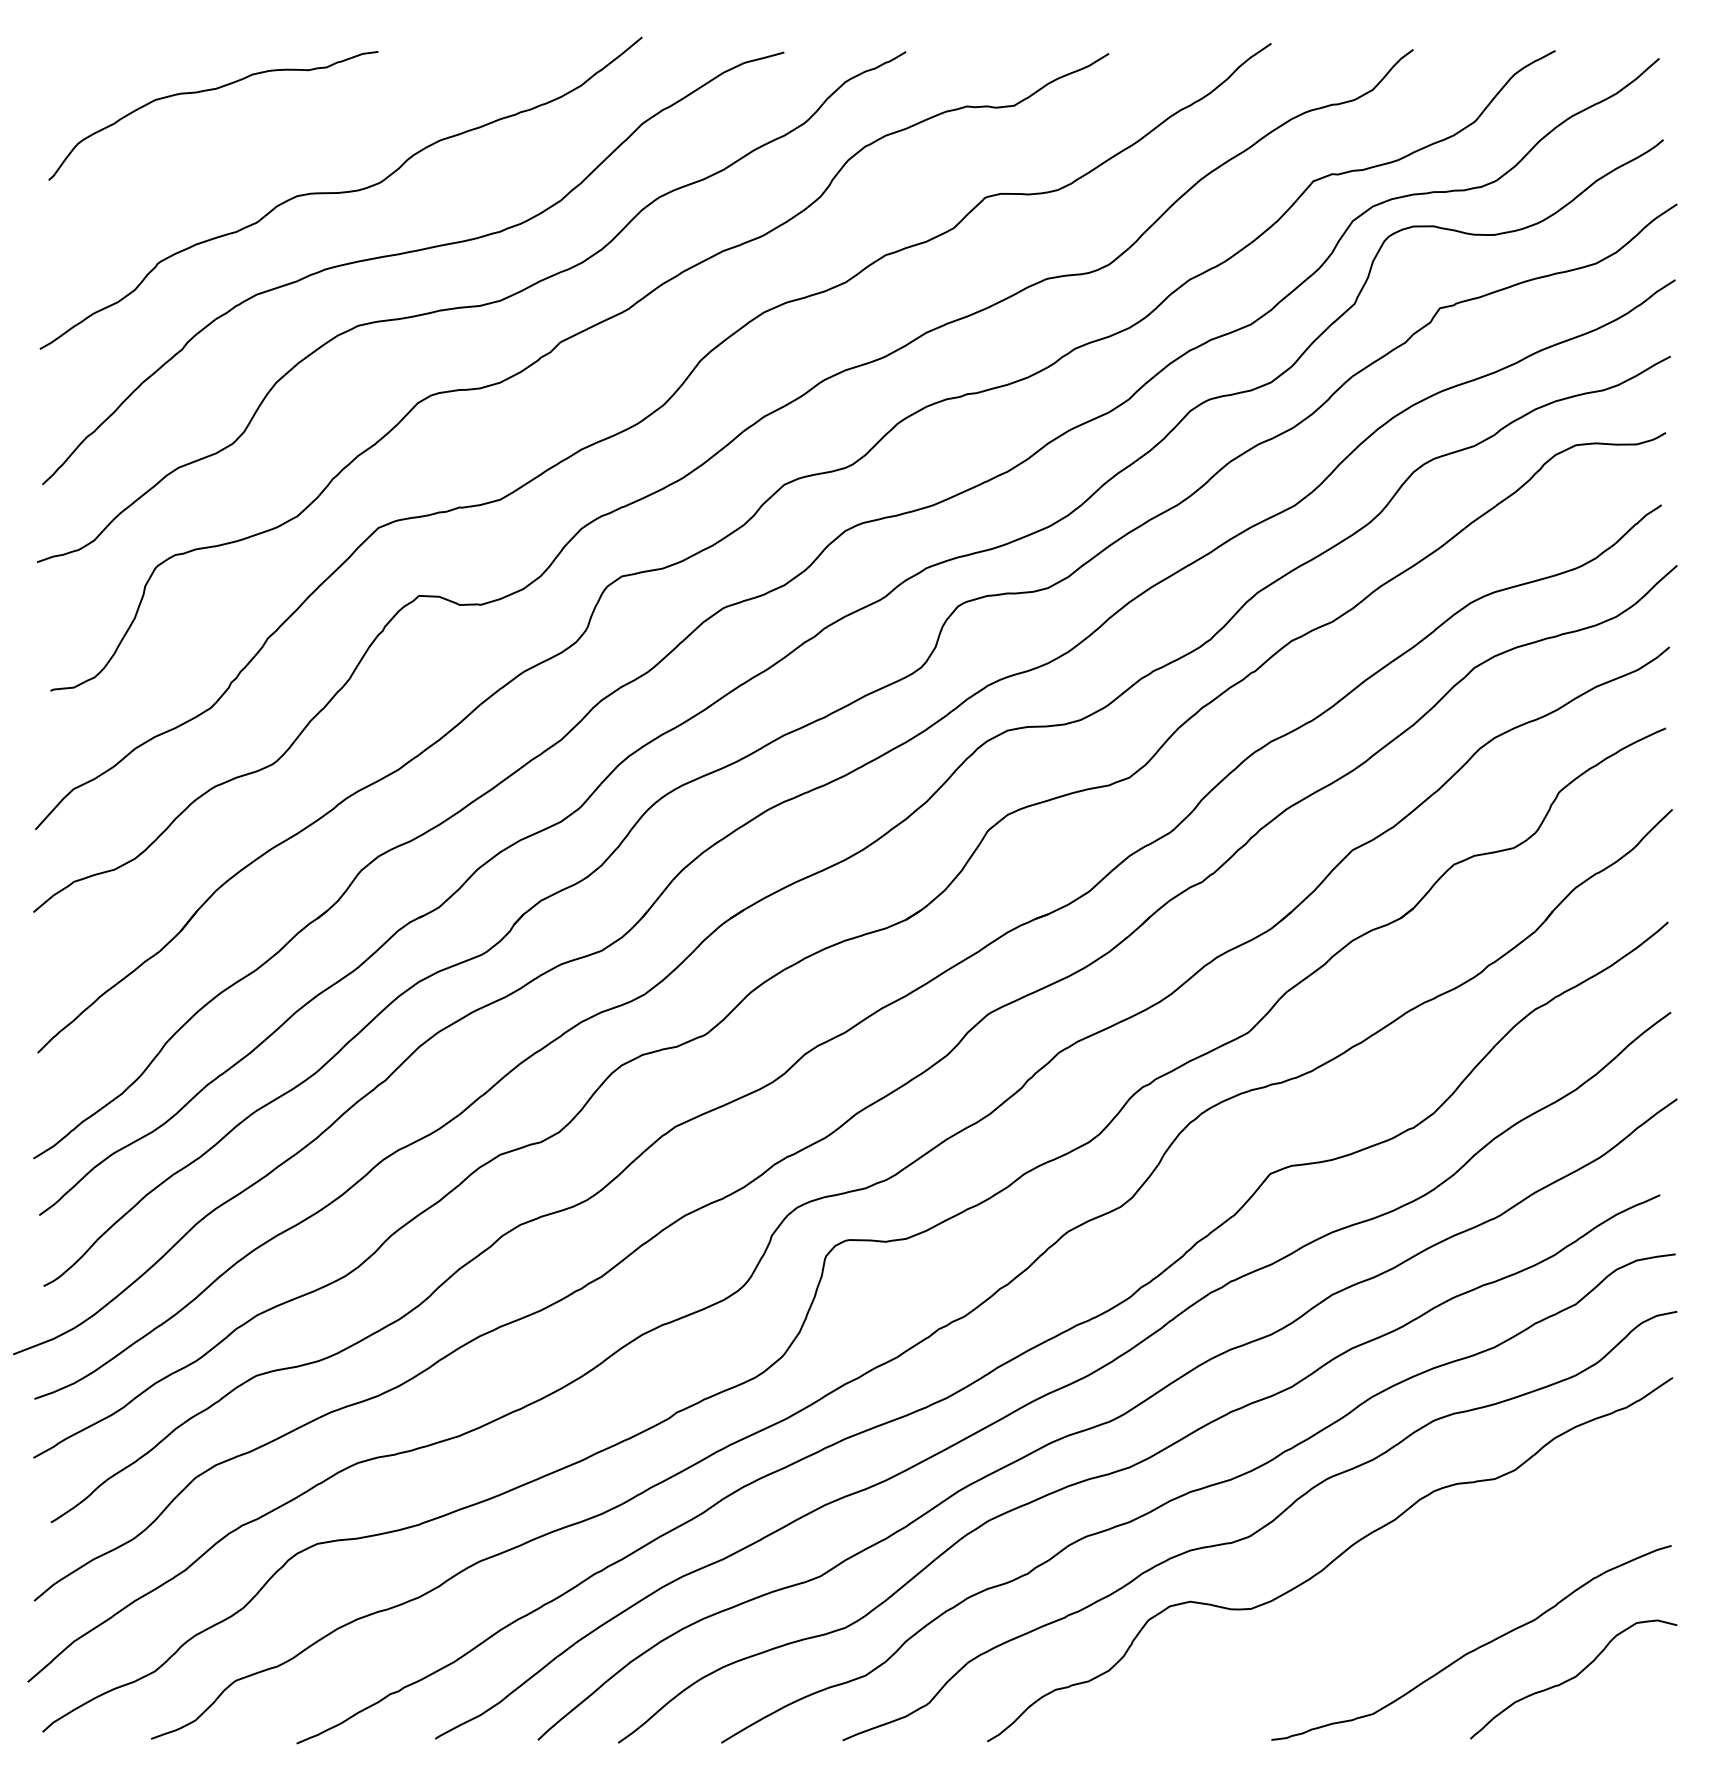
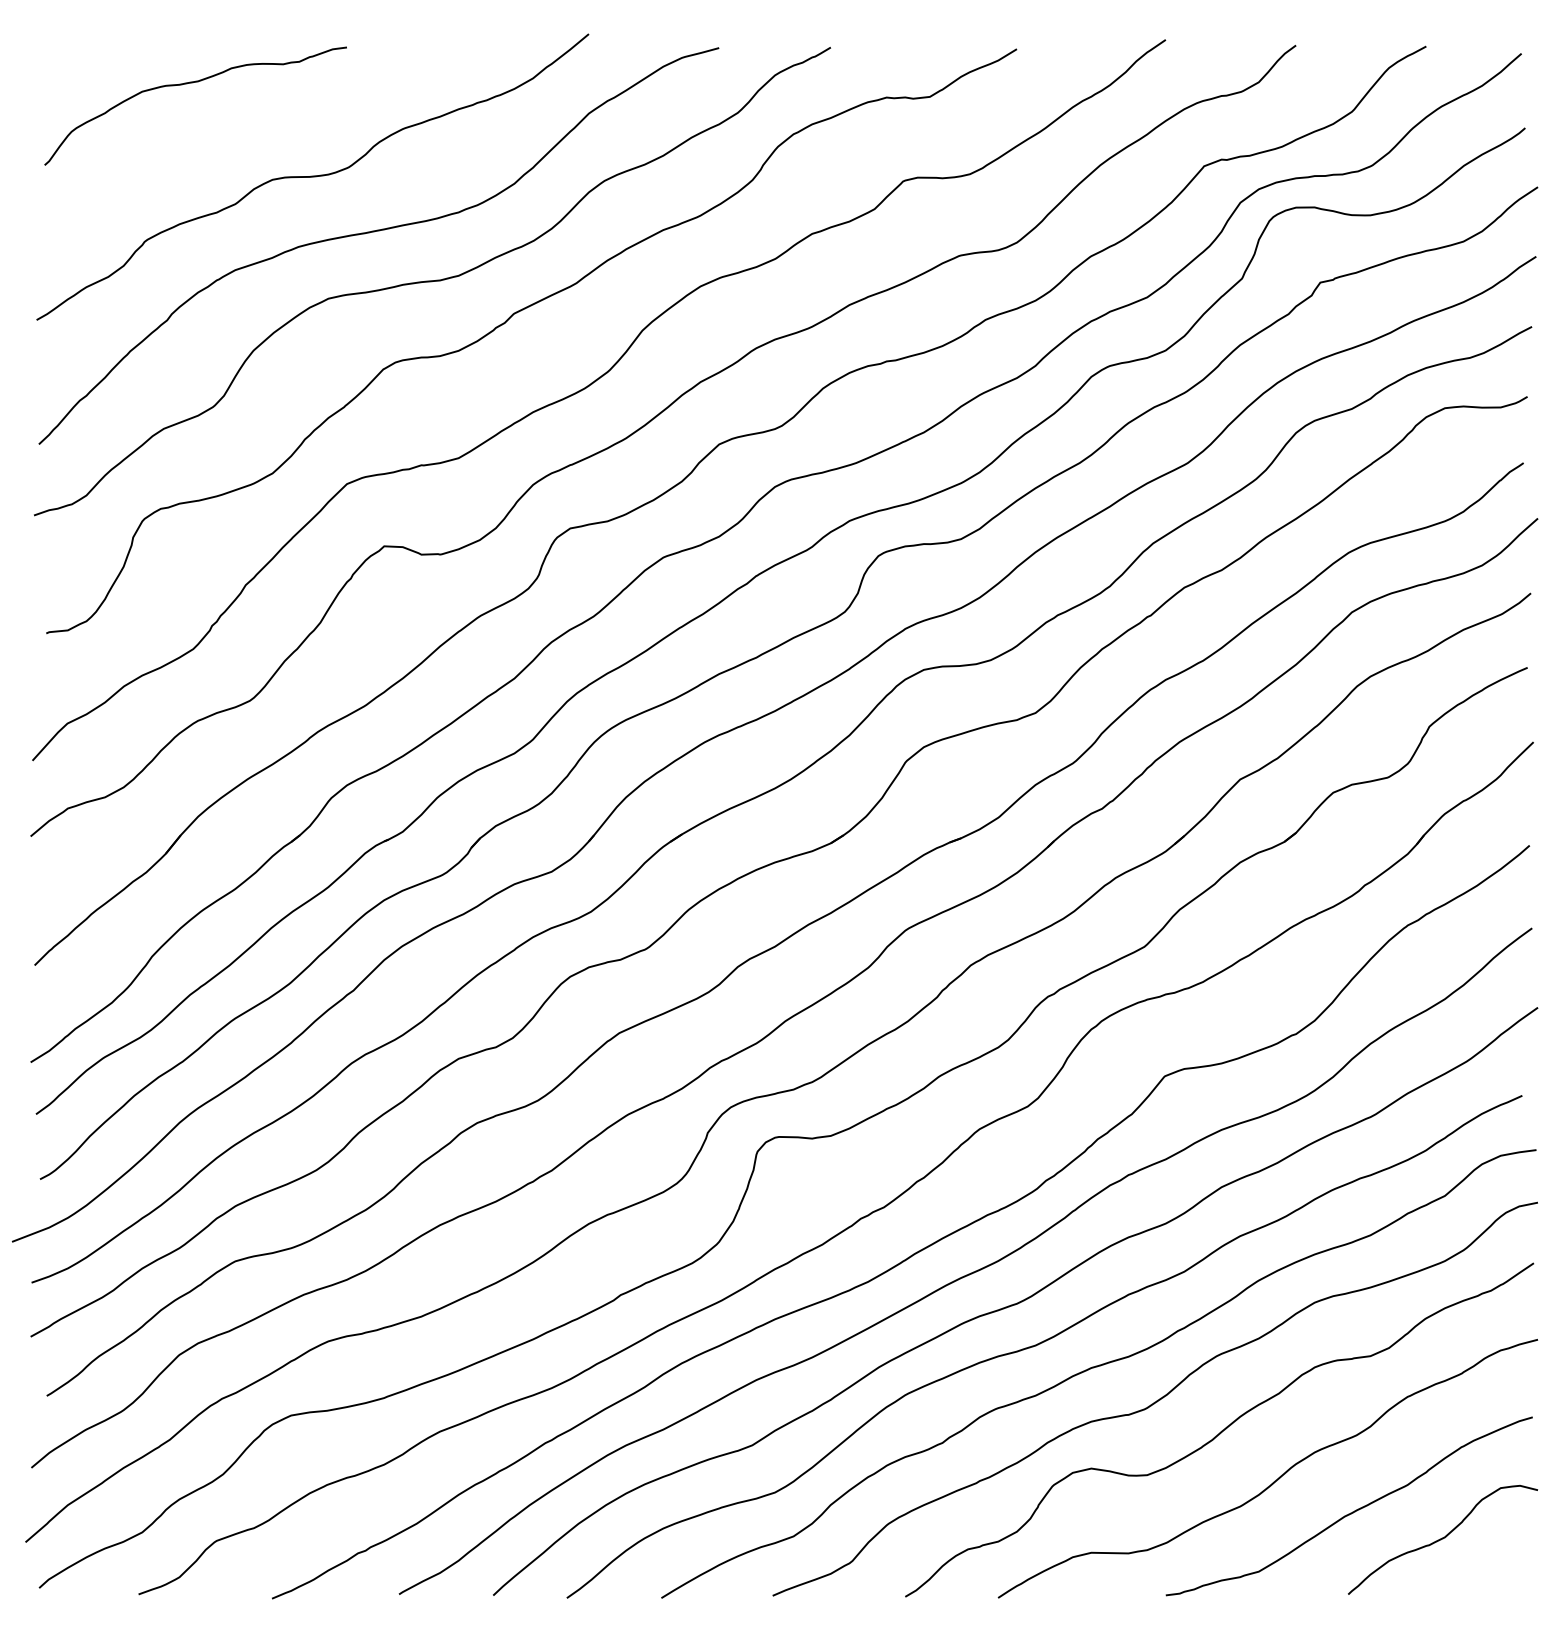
curve: (1389, 1614) -> (1274, 1480), added

